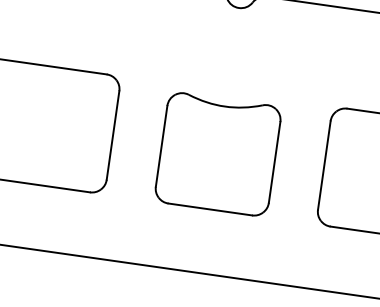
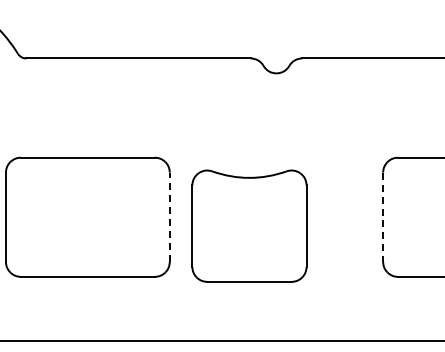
line: (112, 135) -> (169, 217), solid -> dashed
part: (218, 153) -> (249, 225), moved
line: (324, 165) -> (383, 217), solid -> dashed

